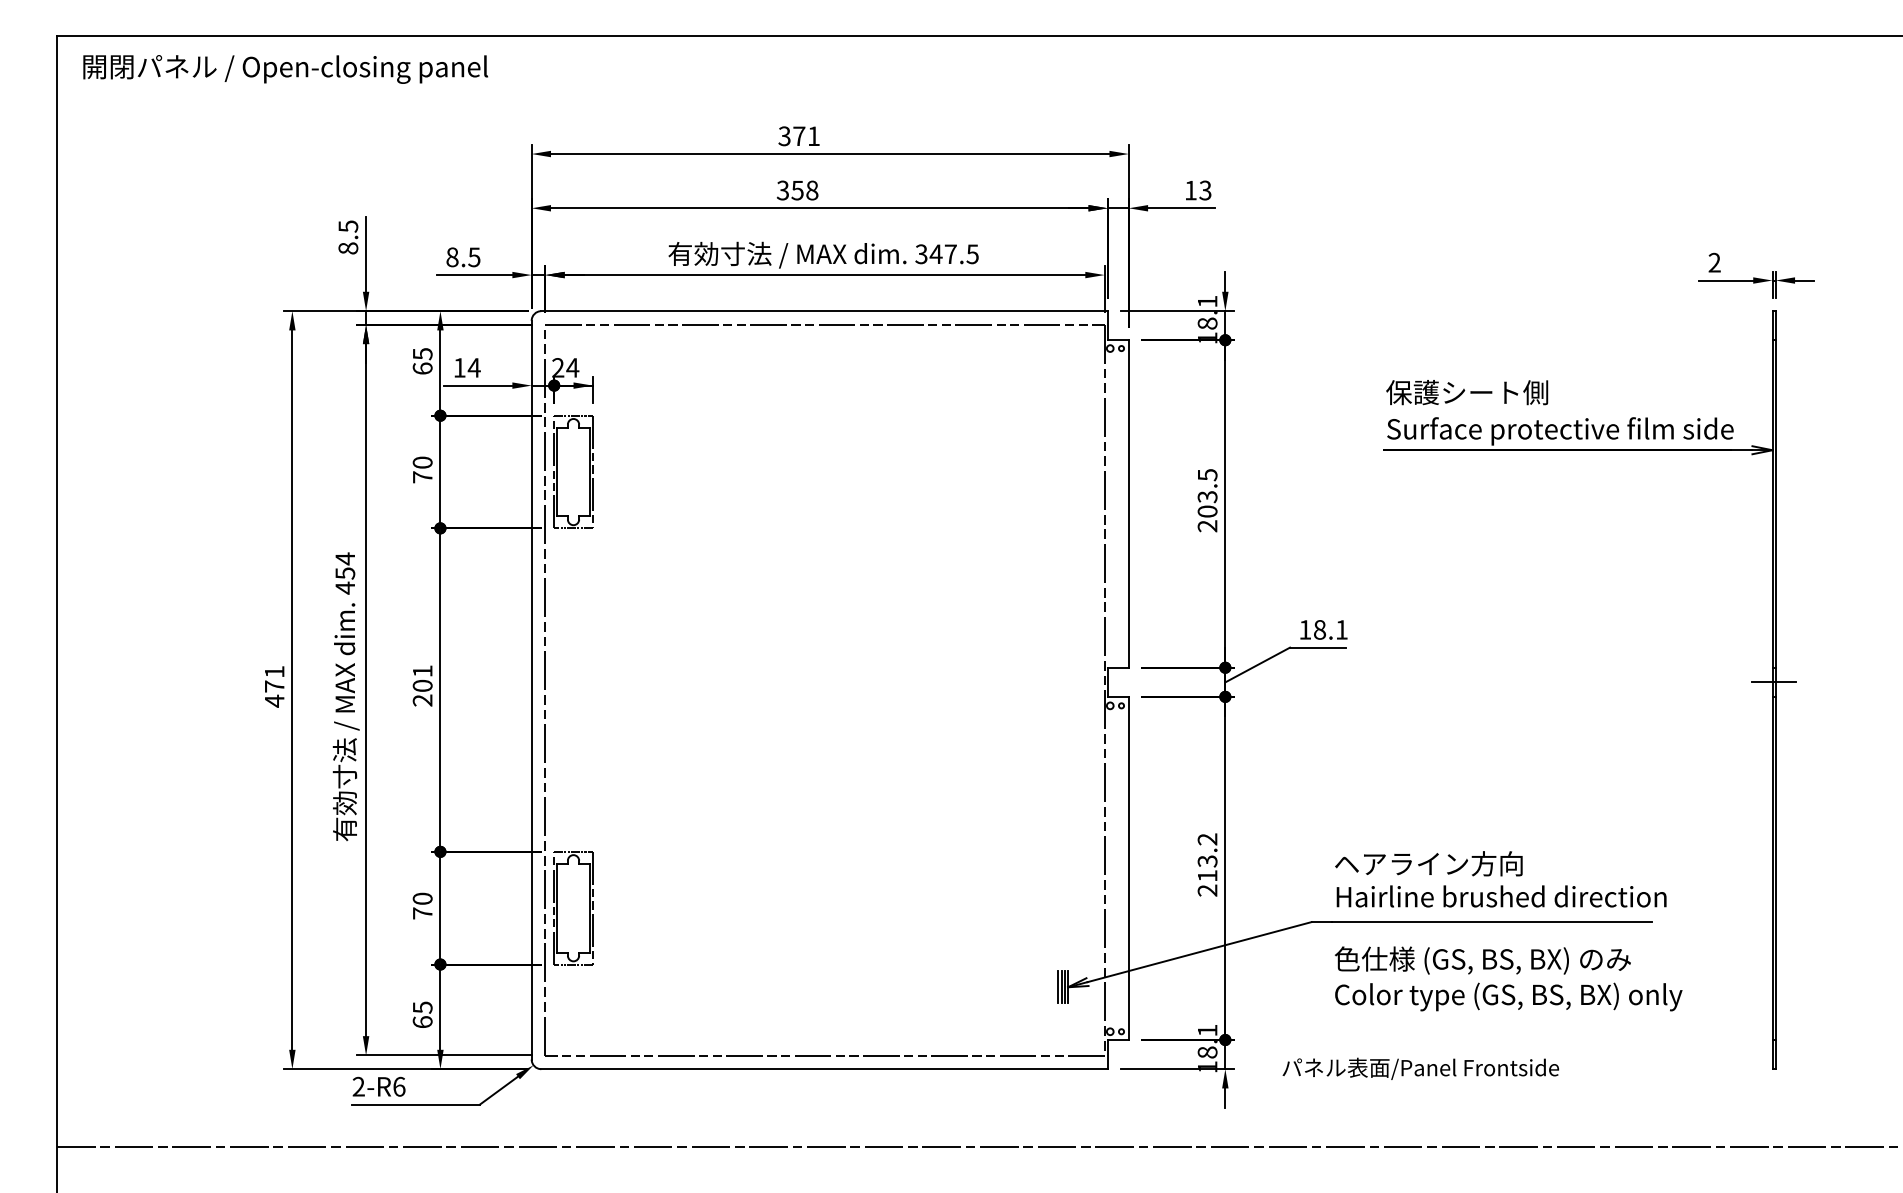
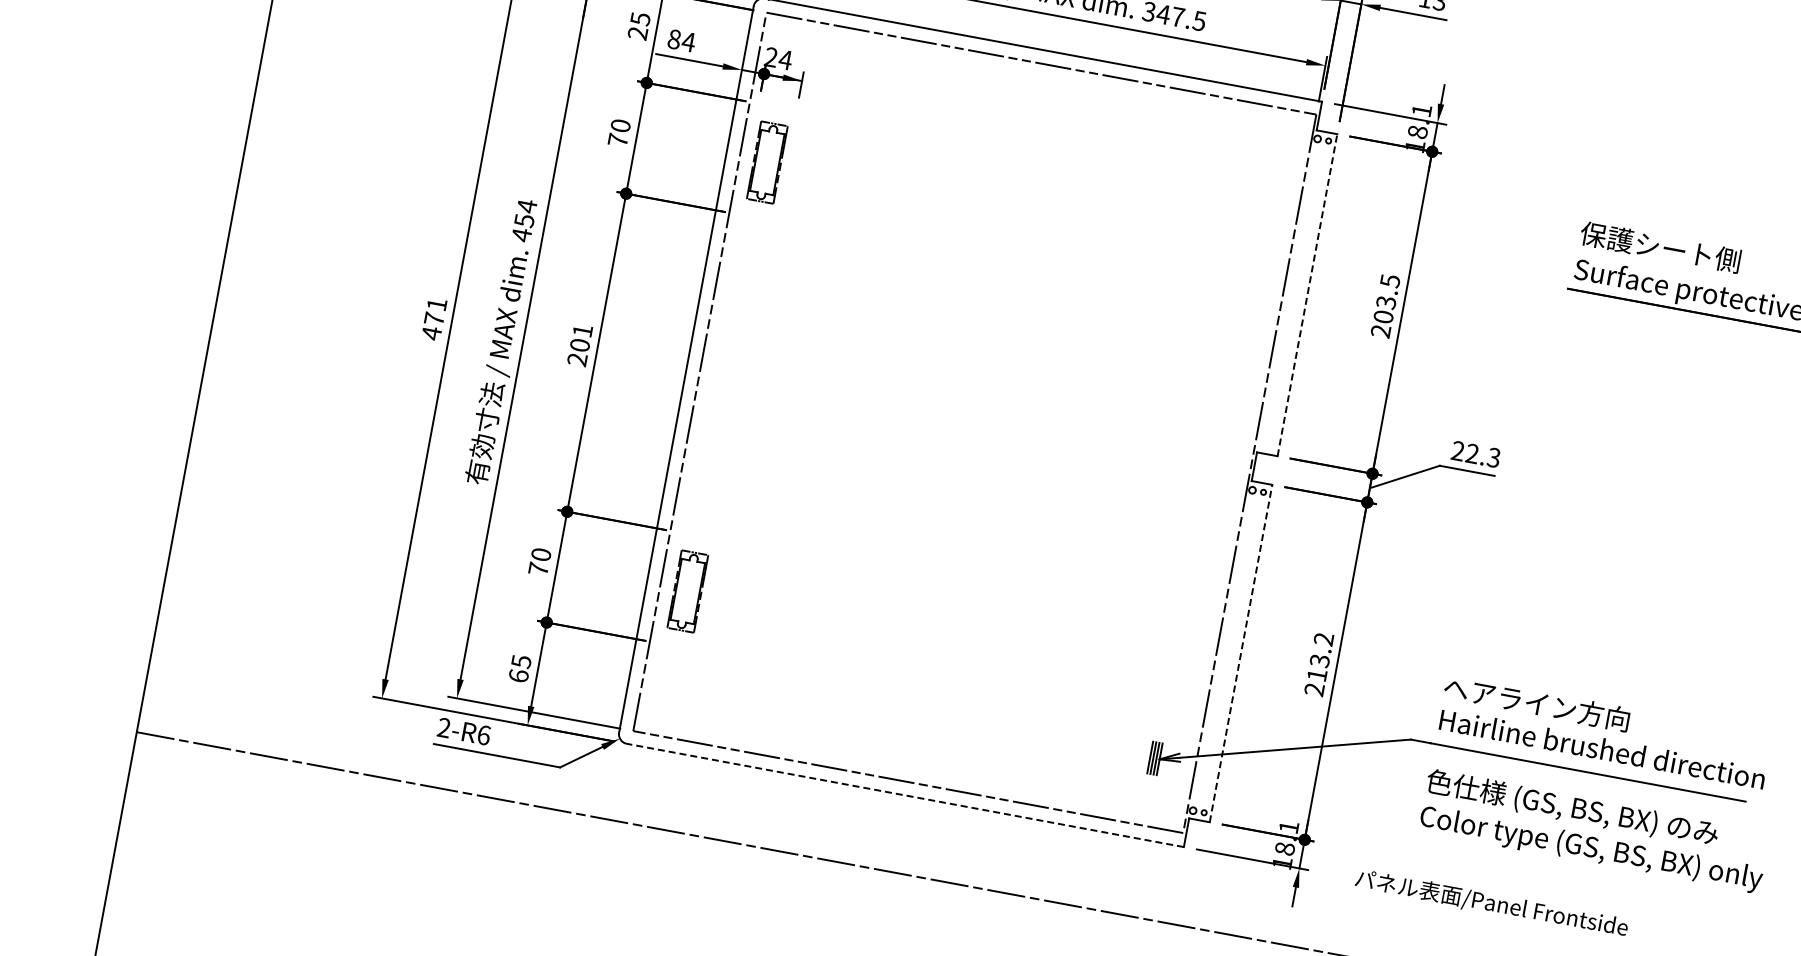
text: (459, 367) -> (674, 38), 14 -> 84
text: (422, 368) -> (637, 33), 65 -> 25
part: (573, 471) -> (767, 162), size x0.7
line: (1128, 504) -> (1307, 295), solid -> dashed
text: (1323, 629) -> (1476, 454), 18.1 -> 22.3
line: (1128, 868) -> (1240, 653), solid -> dashed
part: (573, 908) -> (687, 591), size x0.7
line: (824, 1069) -> (905, 795), solid -> dashed

